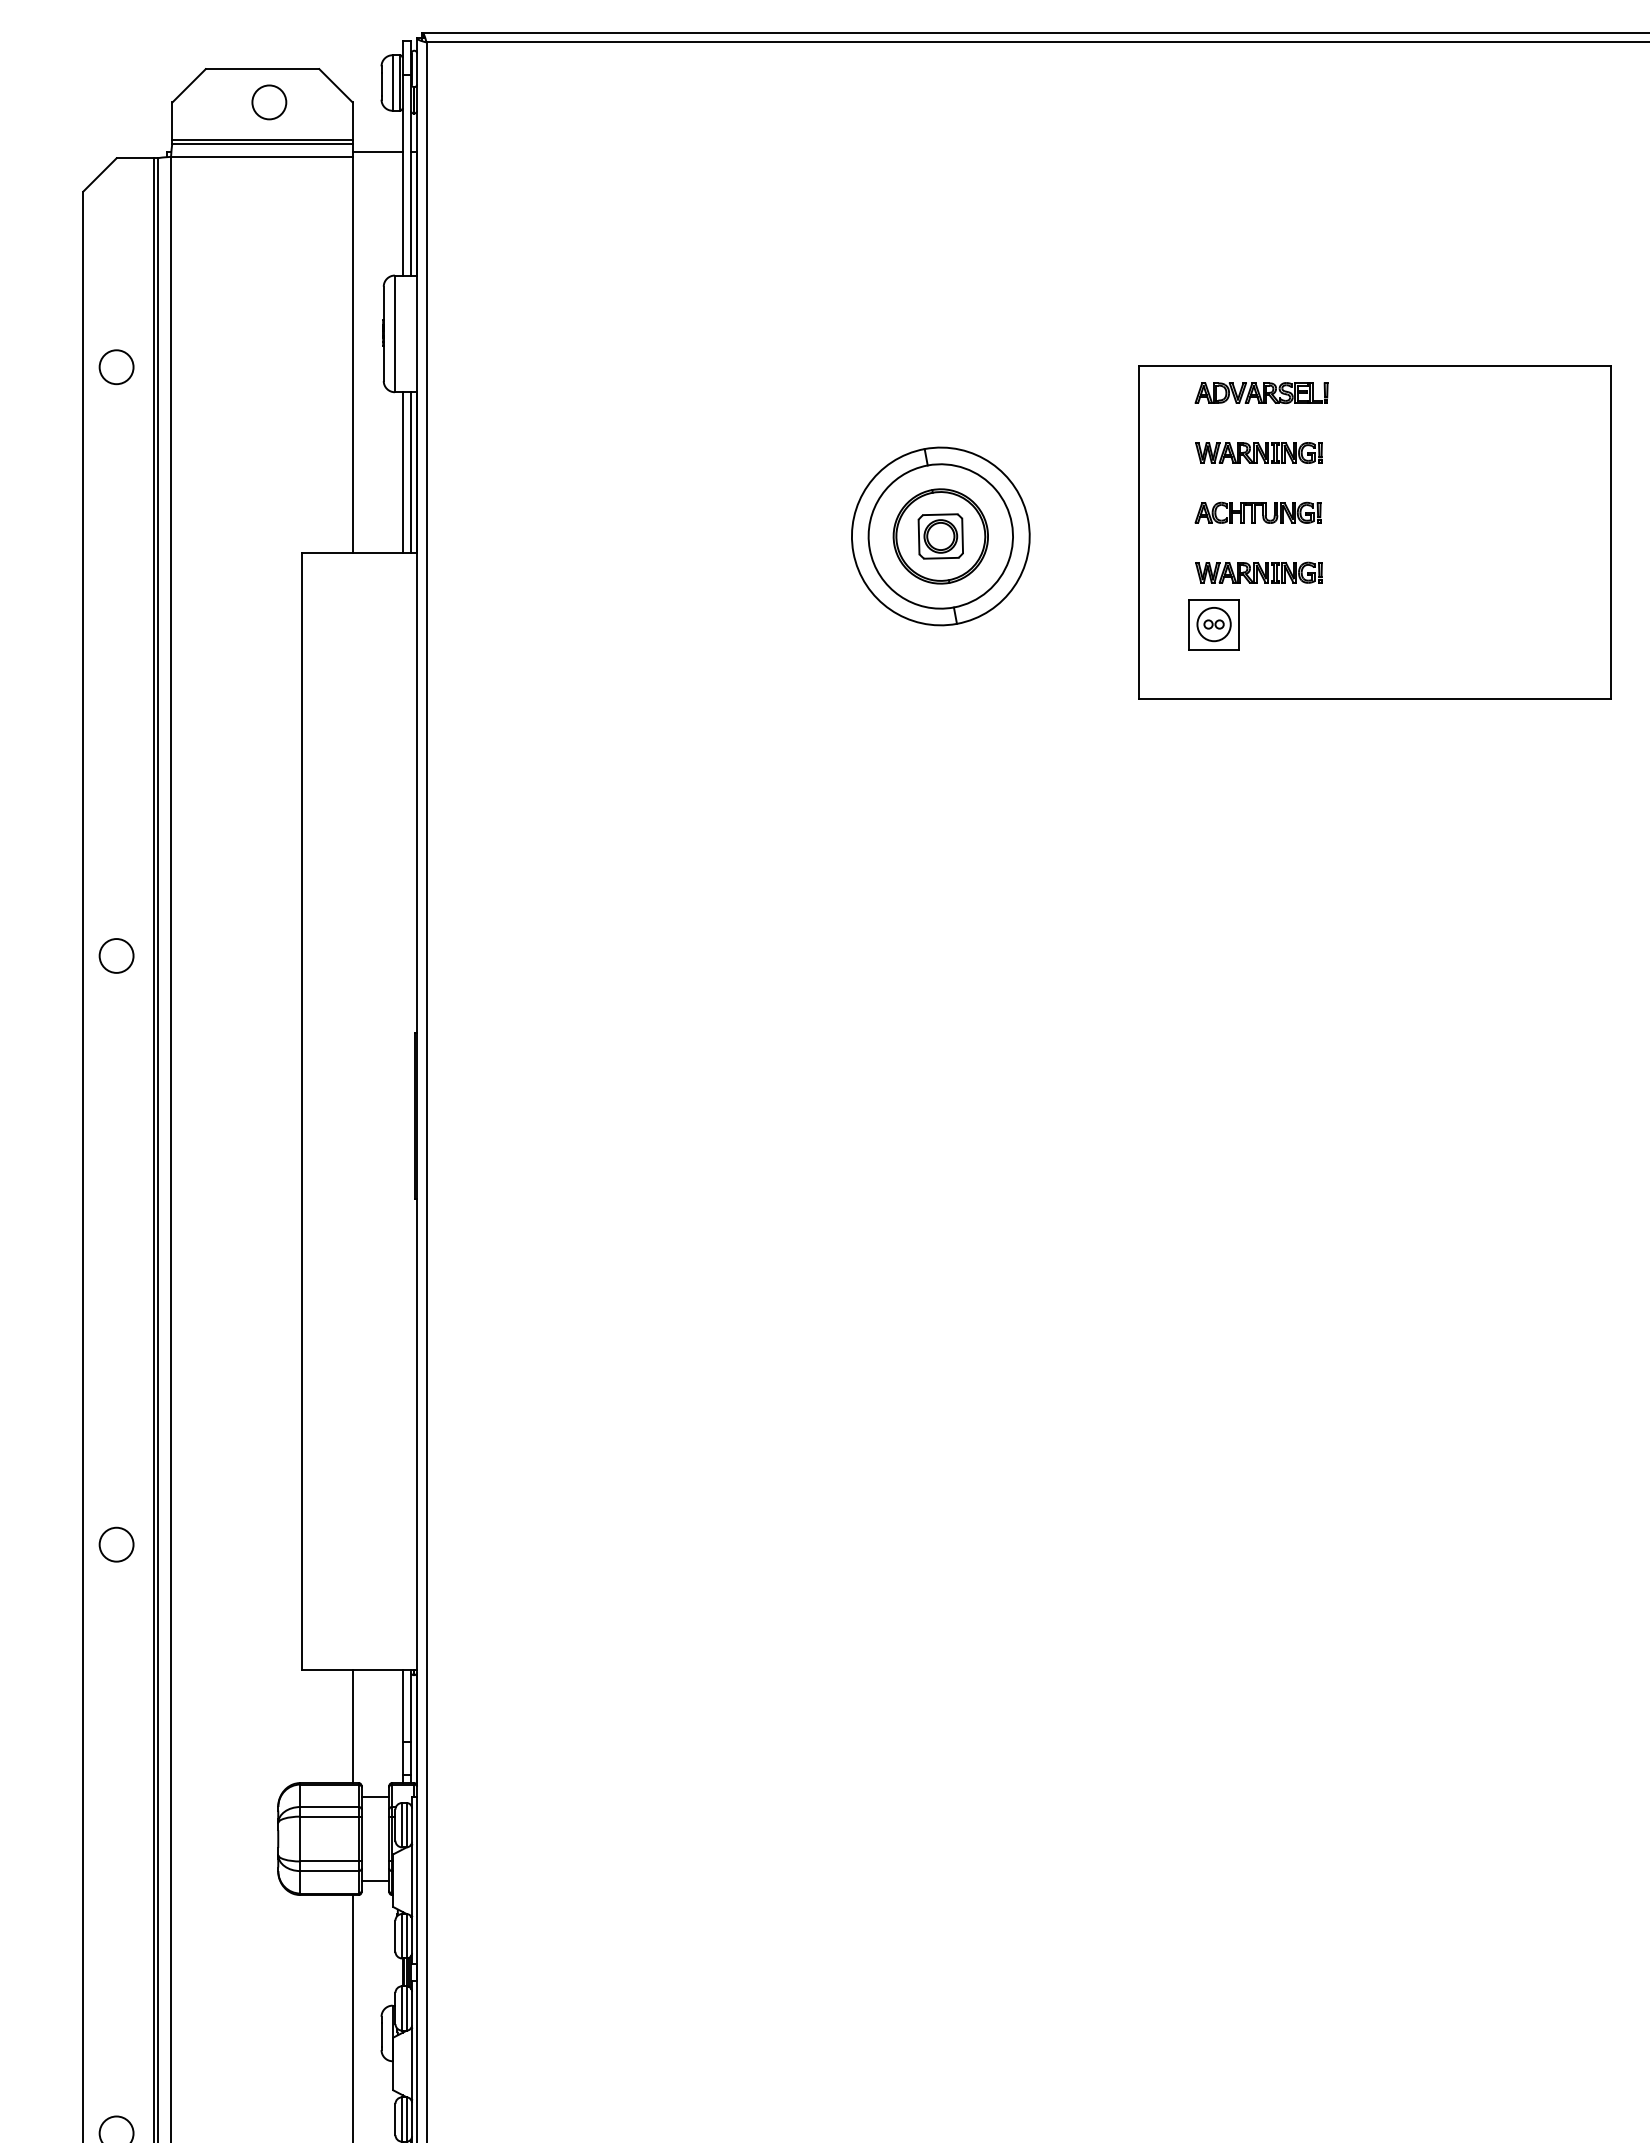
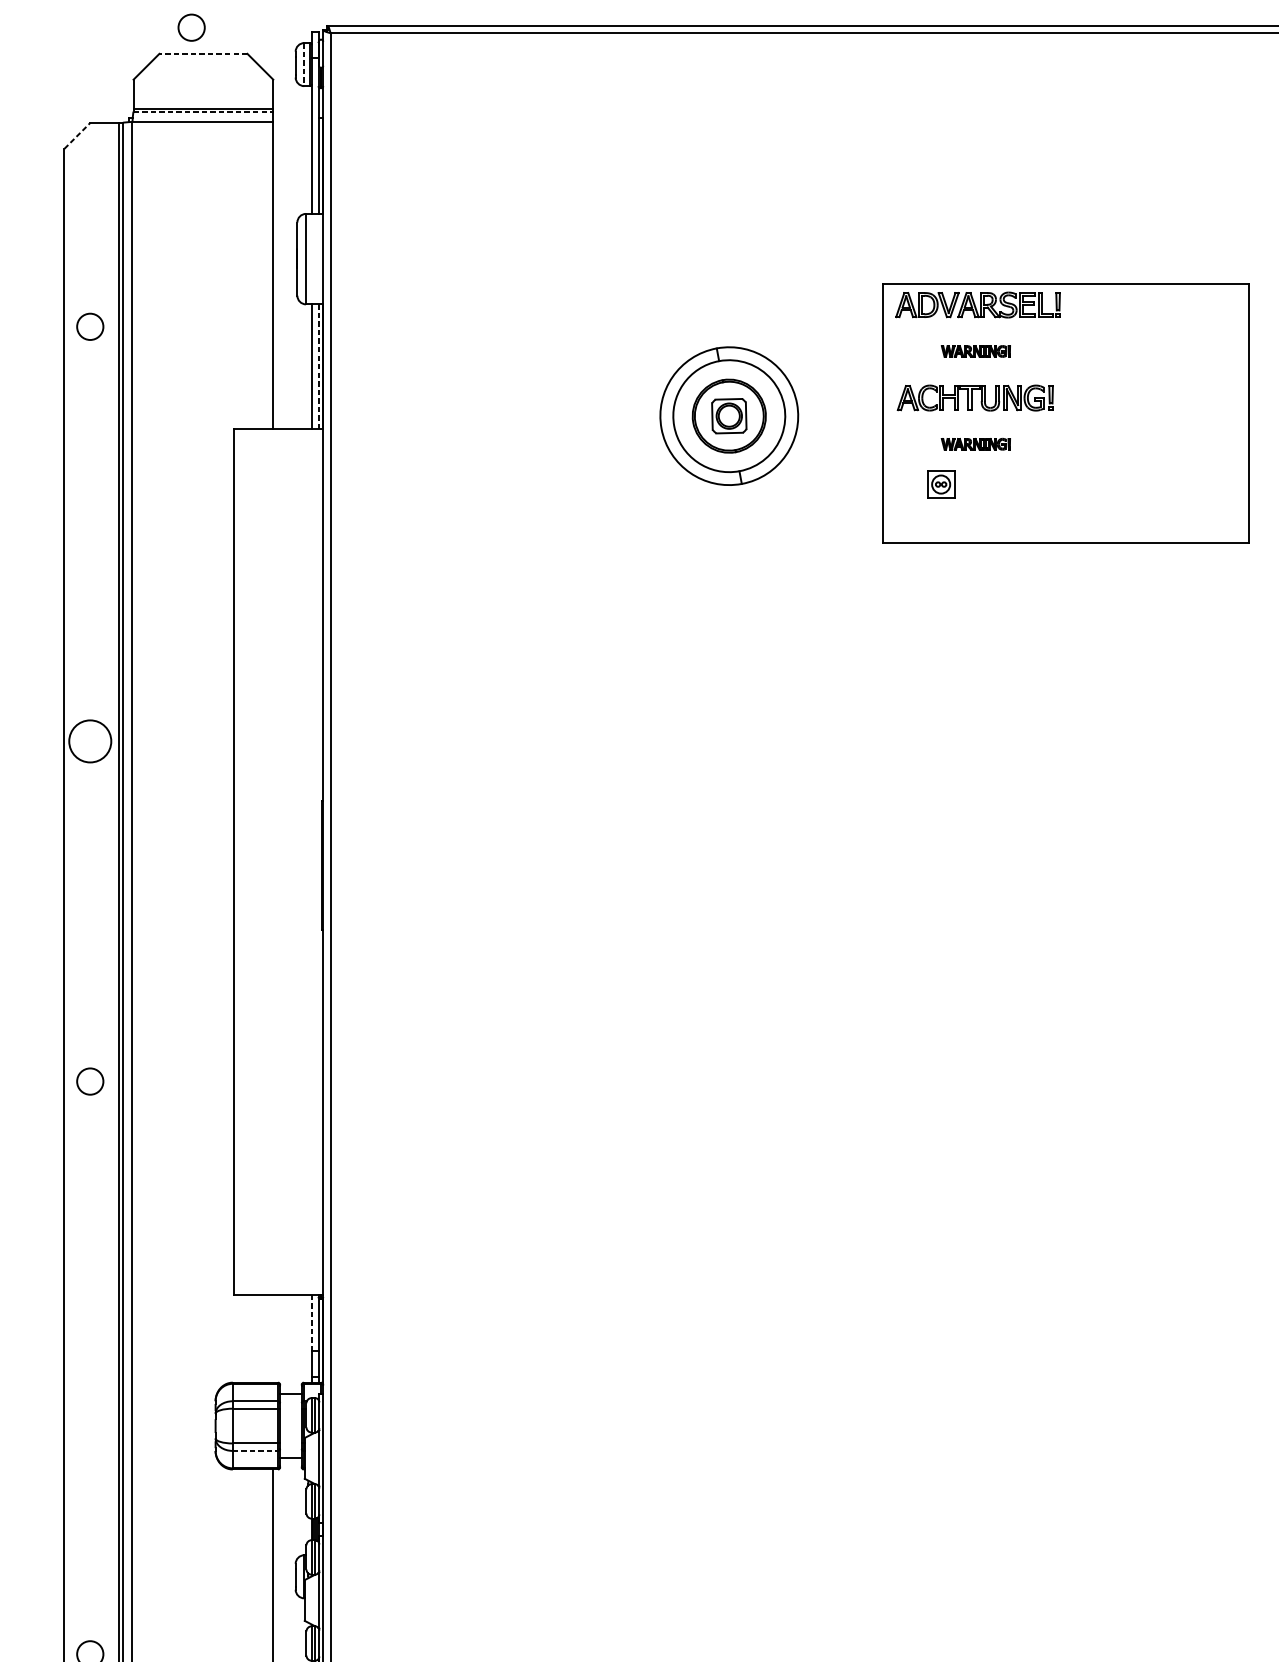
line: (262, 69) -> (203, 54), solid -> dashed
line: (392, 83) -> (304, 65), solid -> dashed
circle: (269, 102) -> (191, 27), moved
line: (263, 144) -> (204, 112), solid -> dashed
line: (377, 152) -> (292, 118), removed
line: (99, 174) -> (77, 135), solid -> dashed
circle: (116, 367) -> (90, 327), moved
part: (1261, 392) -> (977, 304), size x1.6
part: (1258, 452) -> (975, 351), size x0.7
line: (410, 472) -> (318, 366), solid -> dashed
part: (1257, 512) -> (974, 397), size x1.6
part: (1258, 572) -> (975, 444), size x0.7
part: (1213, 624) -> (940, 484), size x0.7
circle: (116, 955) -> (90, 741), size x1.6
circle: (116, 1544) -> (90, 1081), moved
line: (402, 1706) -> (311, 1323), solid -> dashed
line: (352, 1726) -> (273, 1338), removed
line: (330, 1871) -> (256, 1451), solid -> dashed

